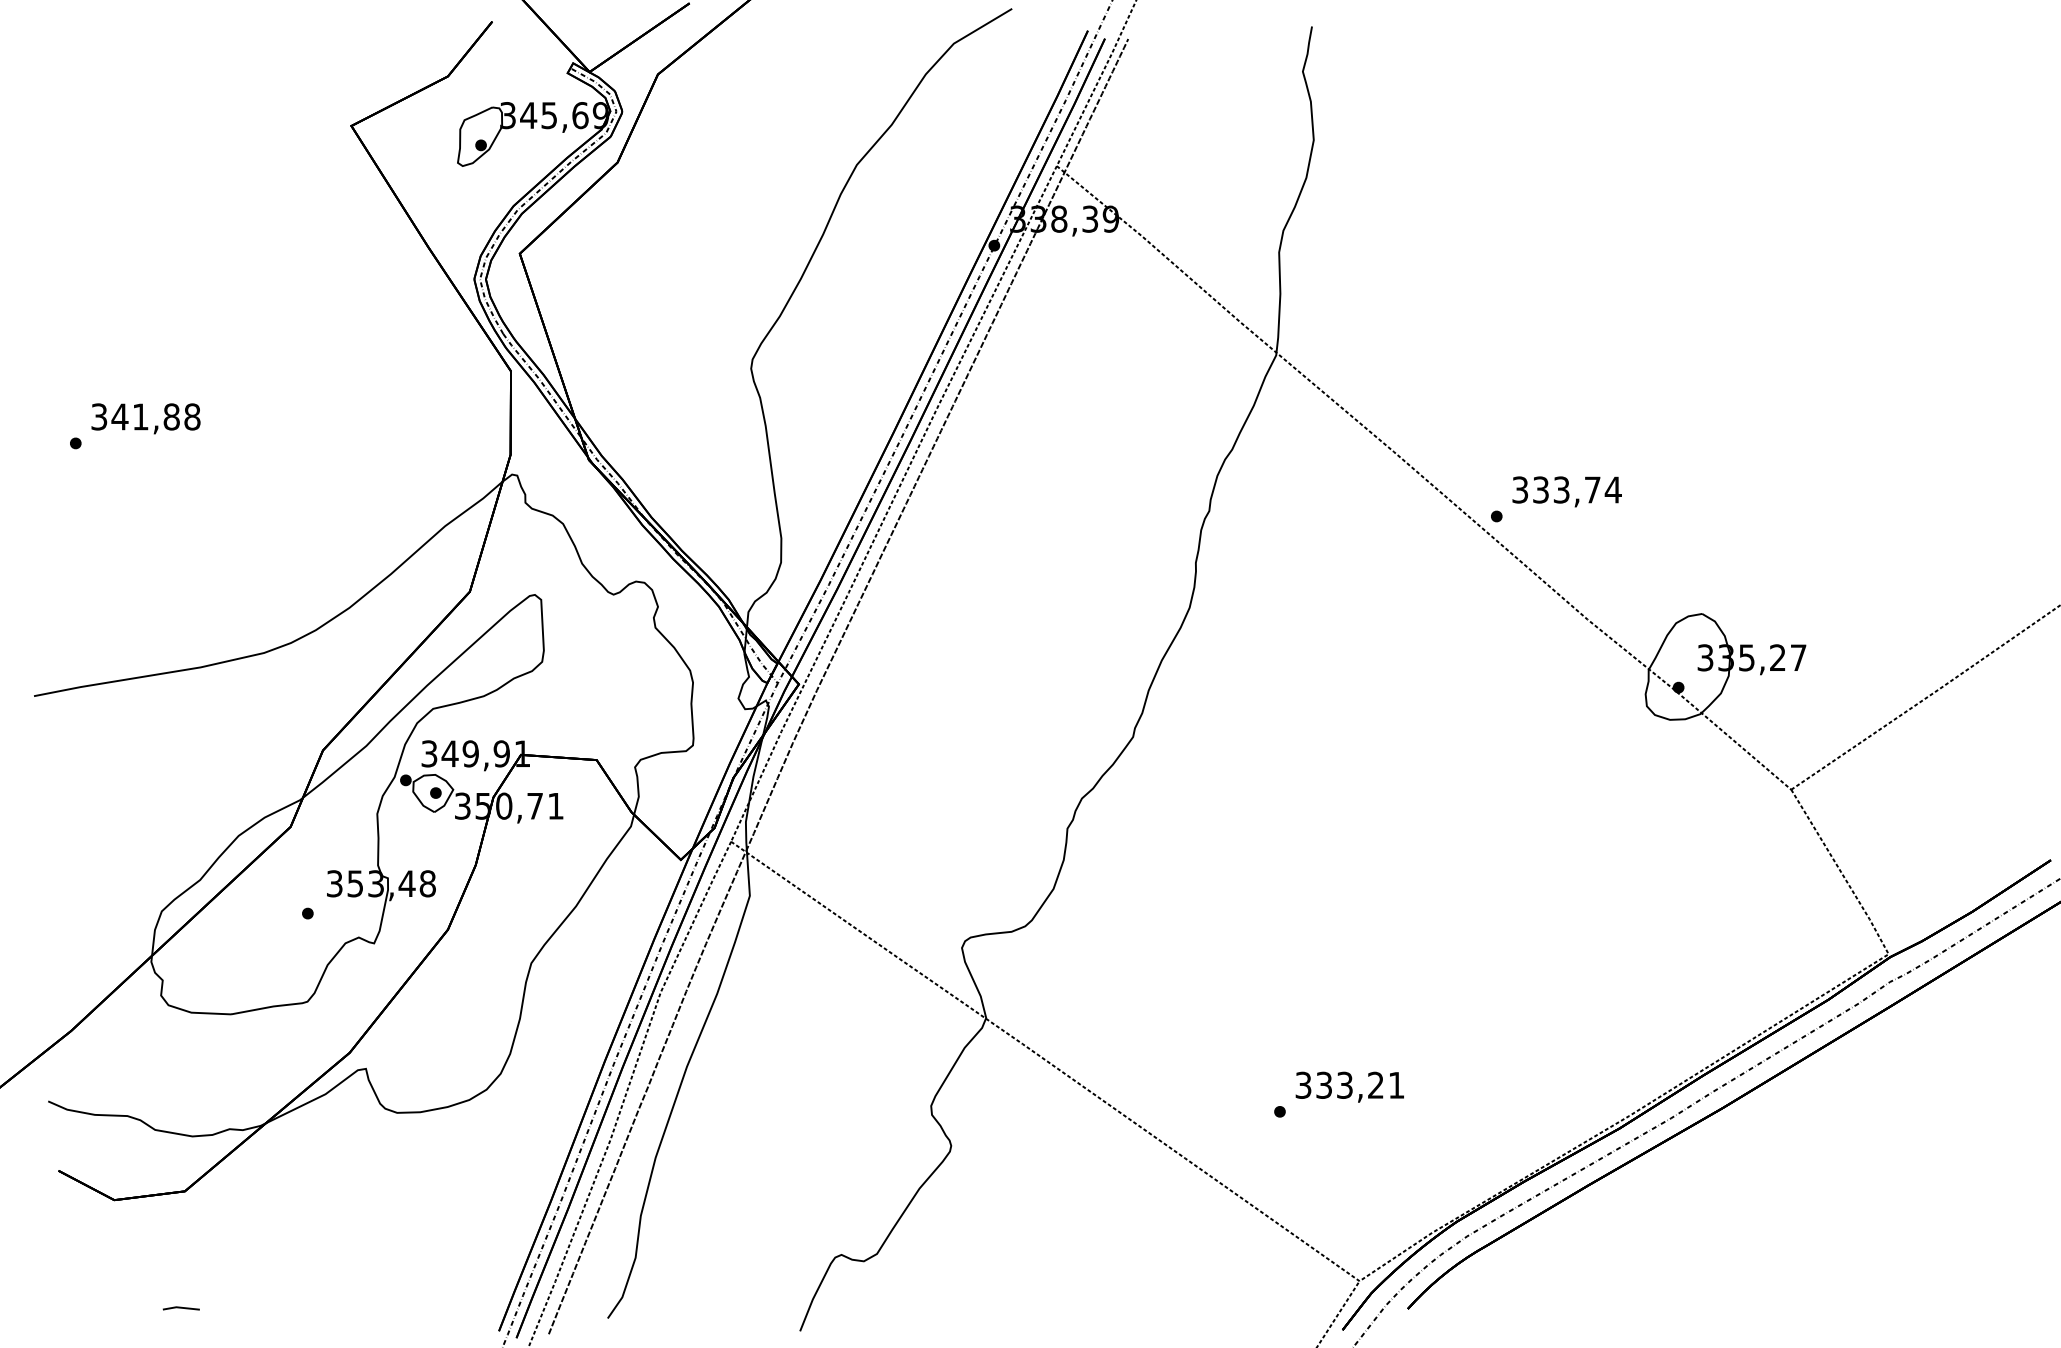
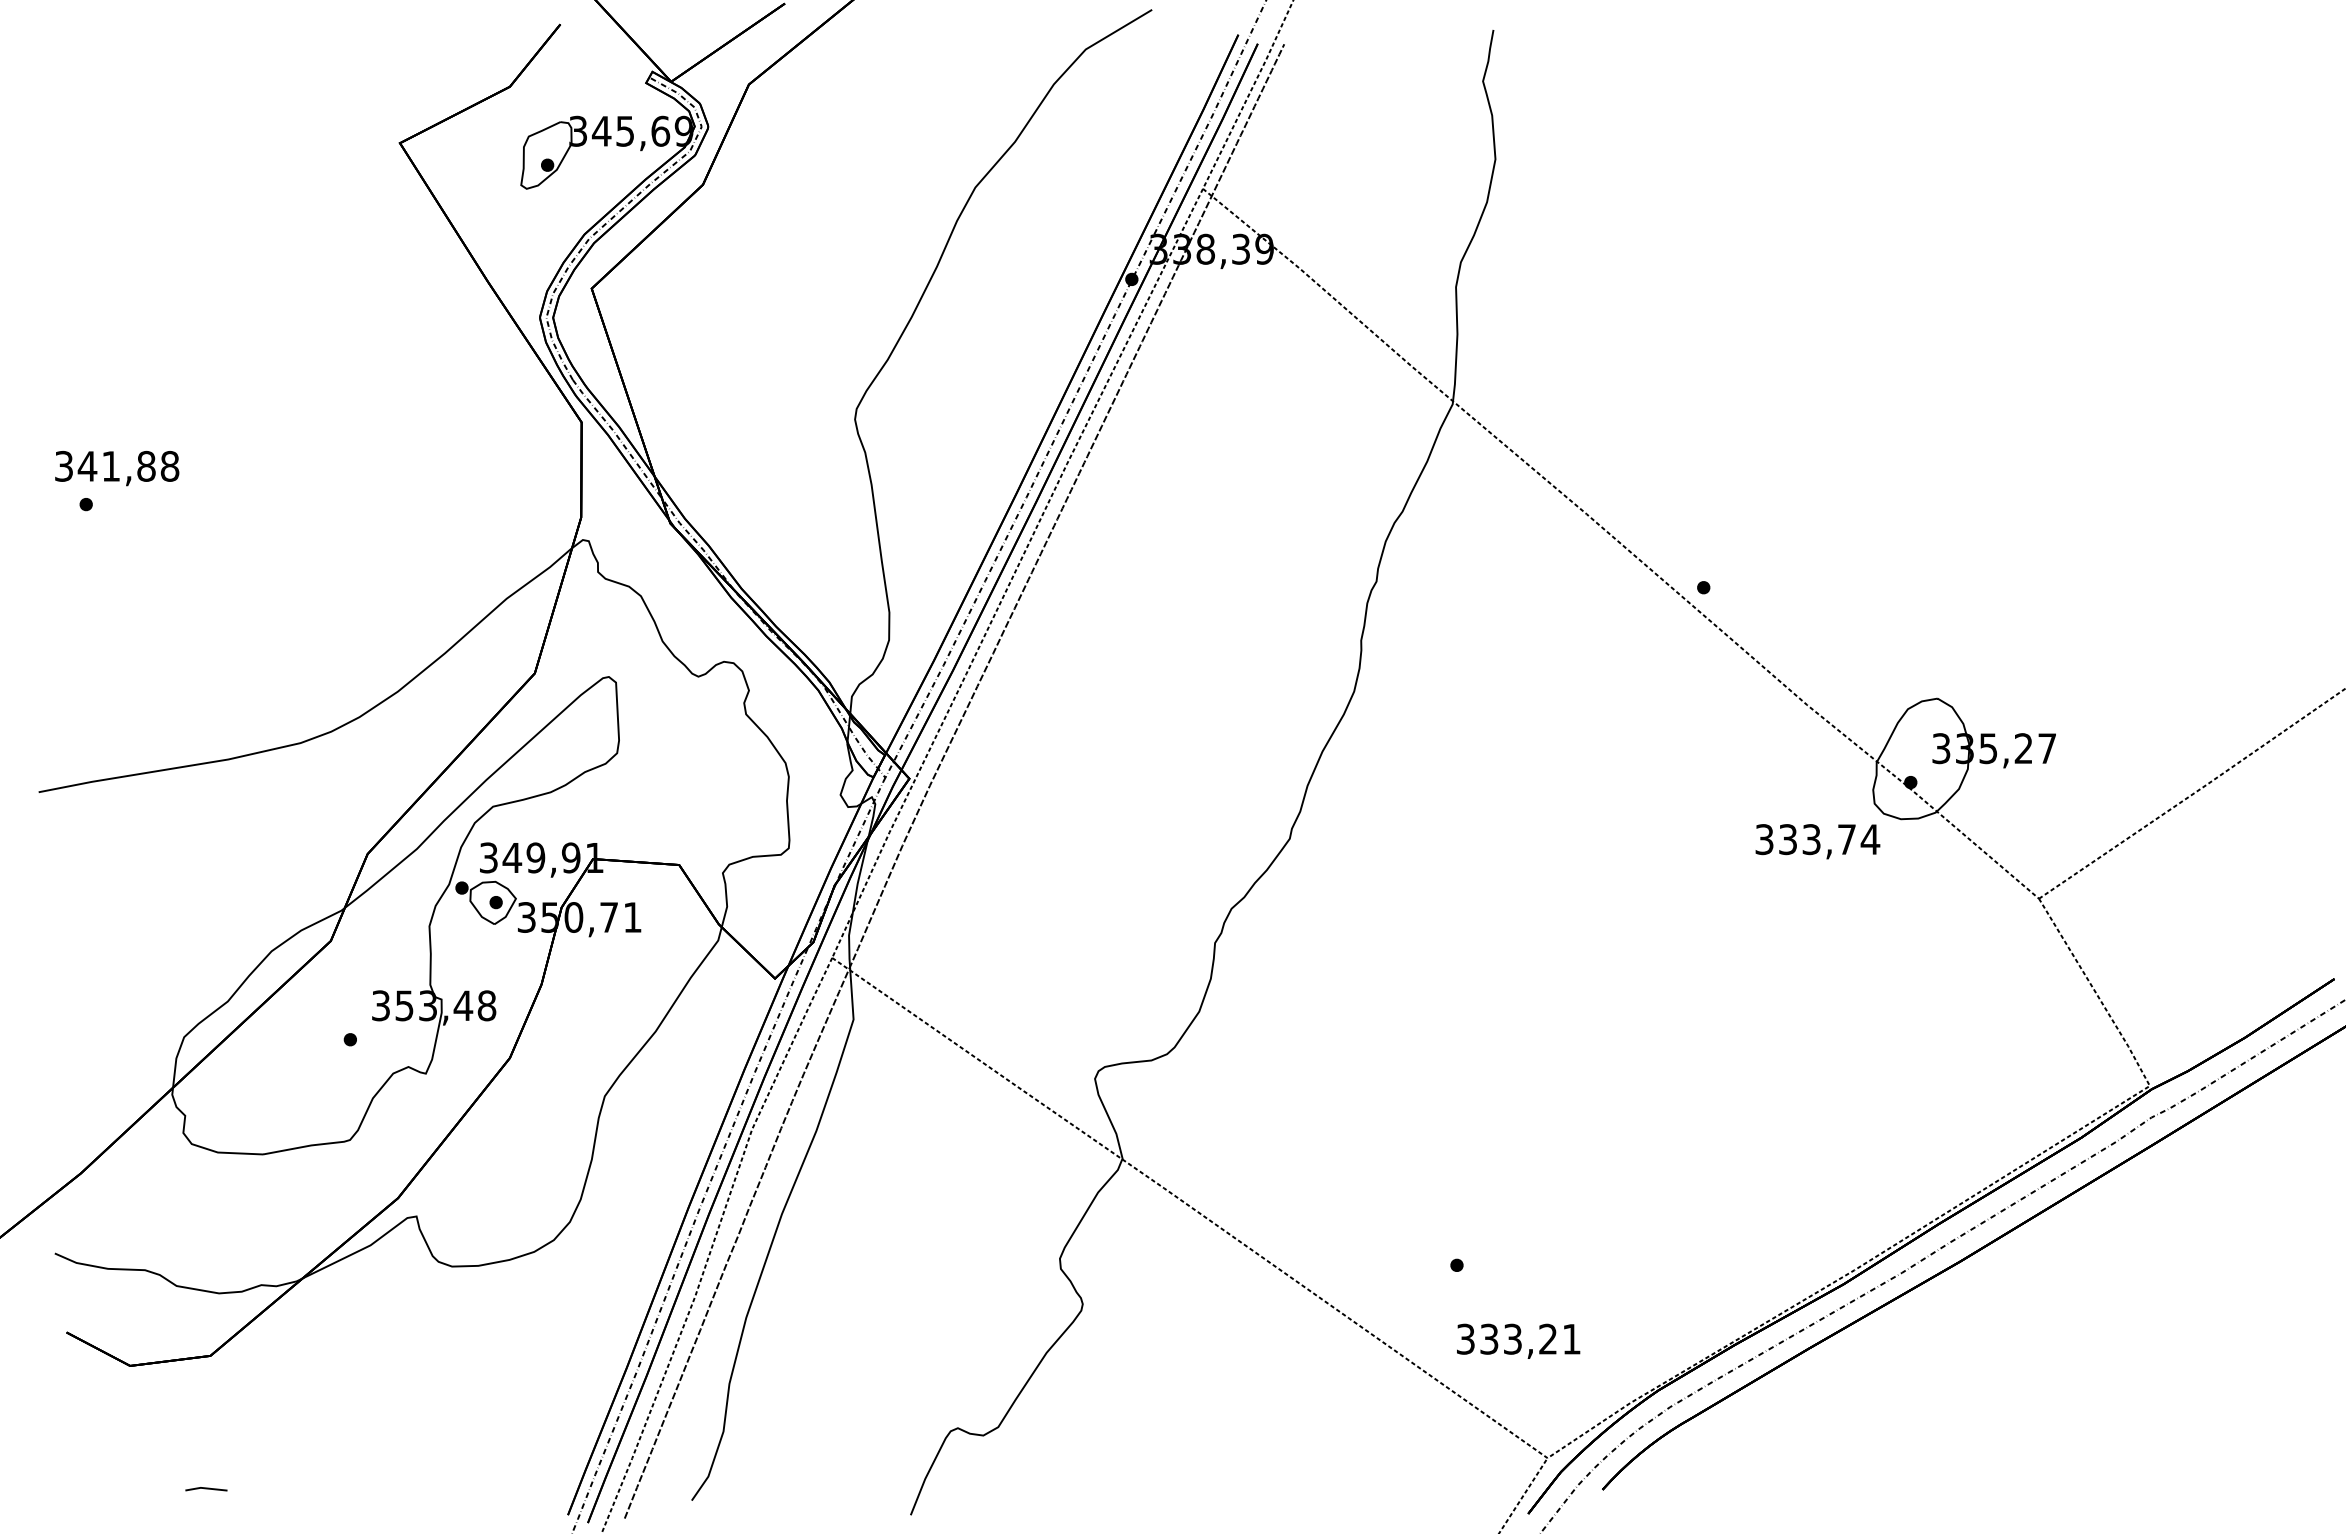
text: (146, 418) -> (117, 468), moved
text: (1566, 491) -> (1817, 841), moved
text: (1349, 1086) -> (1518, 1340), moved

